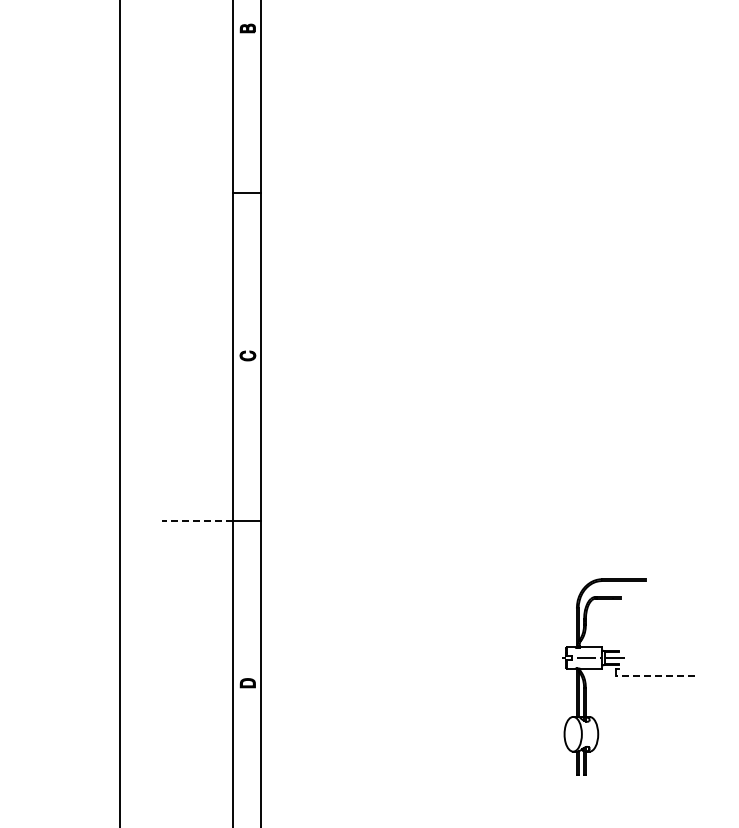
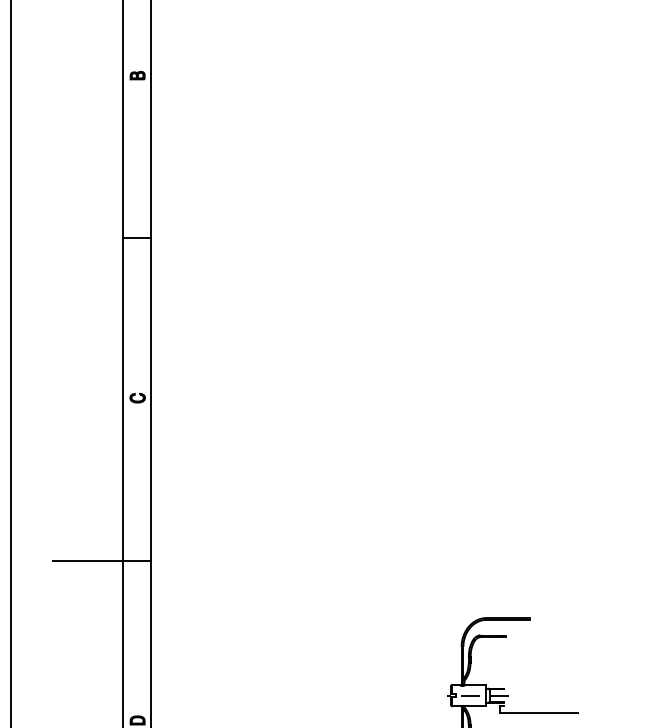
line: (197, 520) -> (88, 560), dashed -> solid
line: (654, 675) -> (538, 712), dashed -> solid

